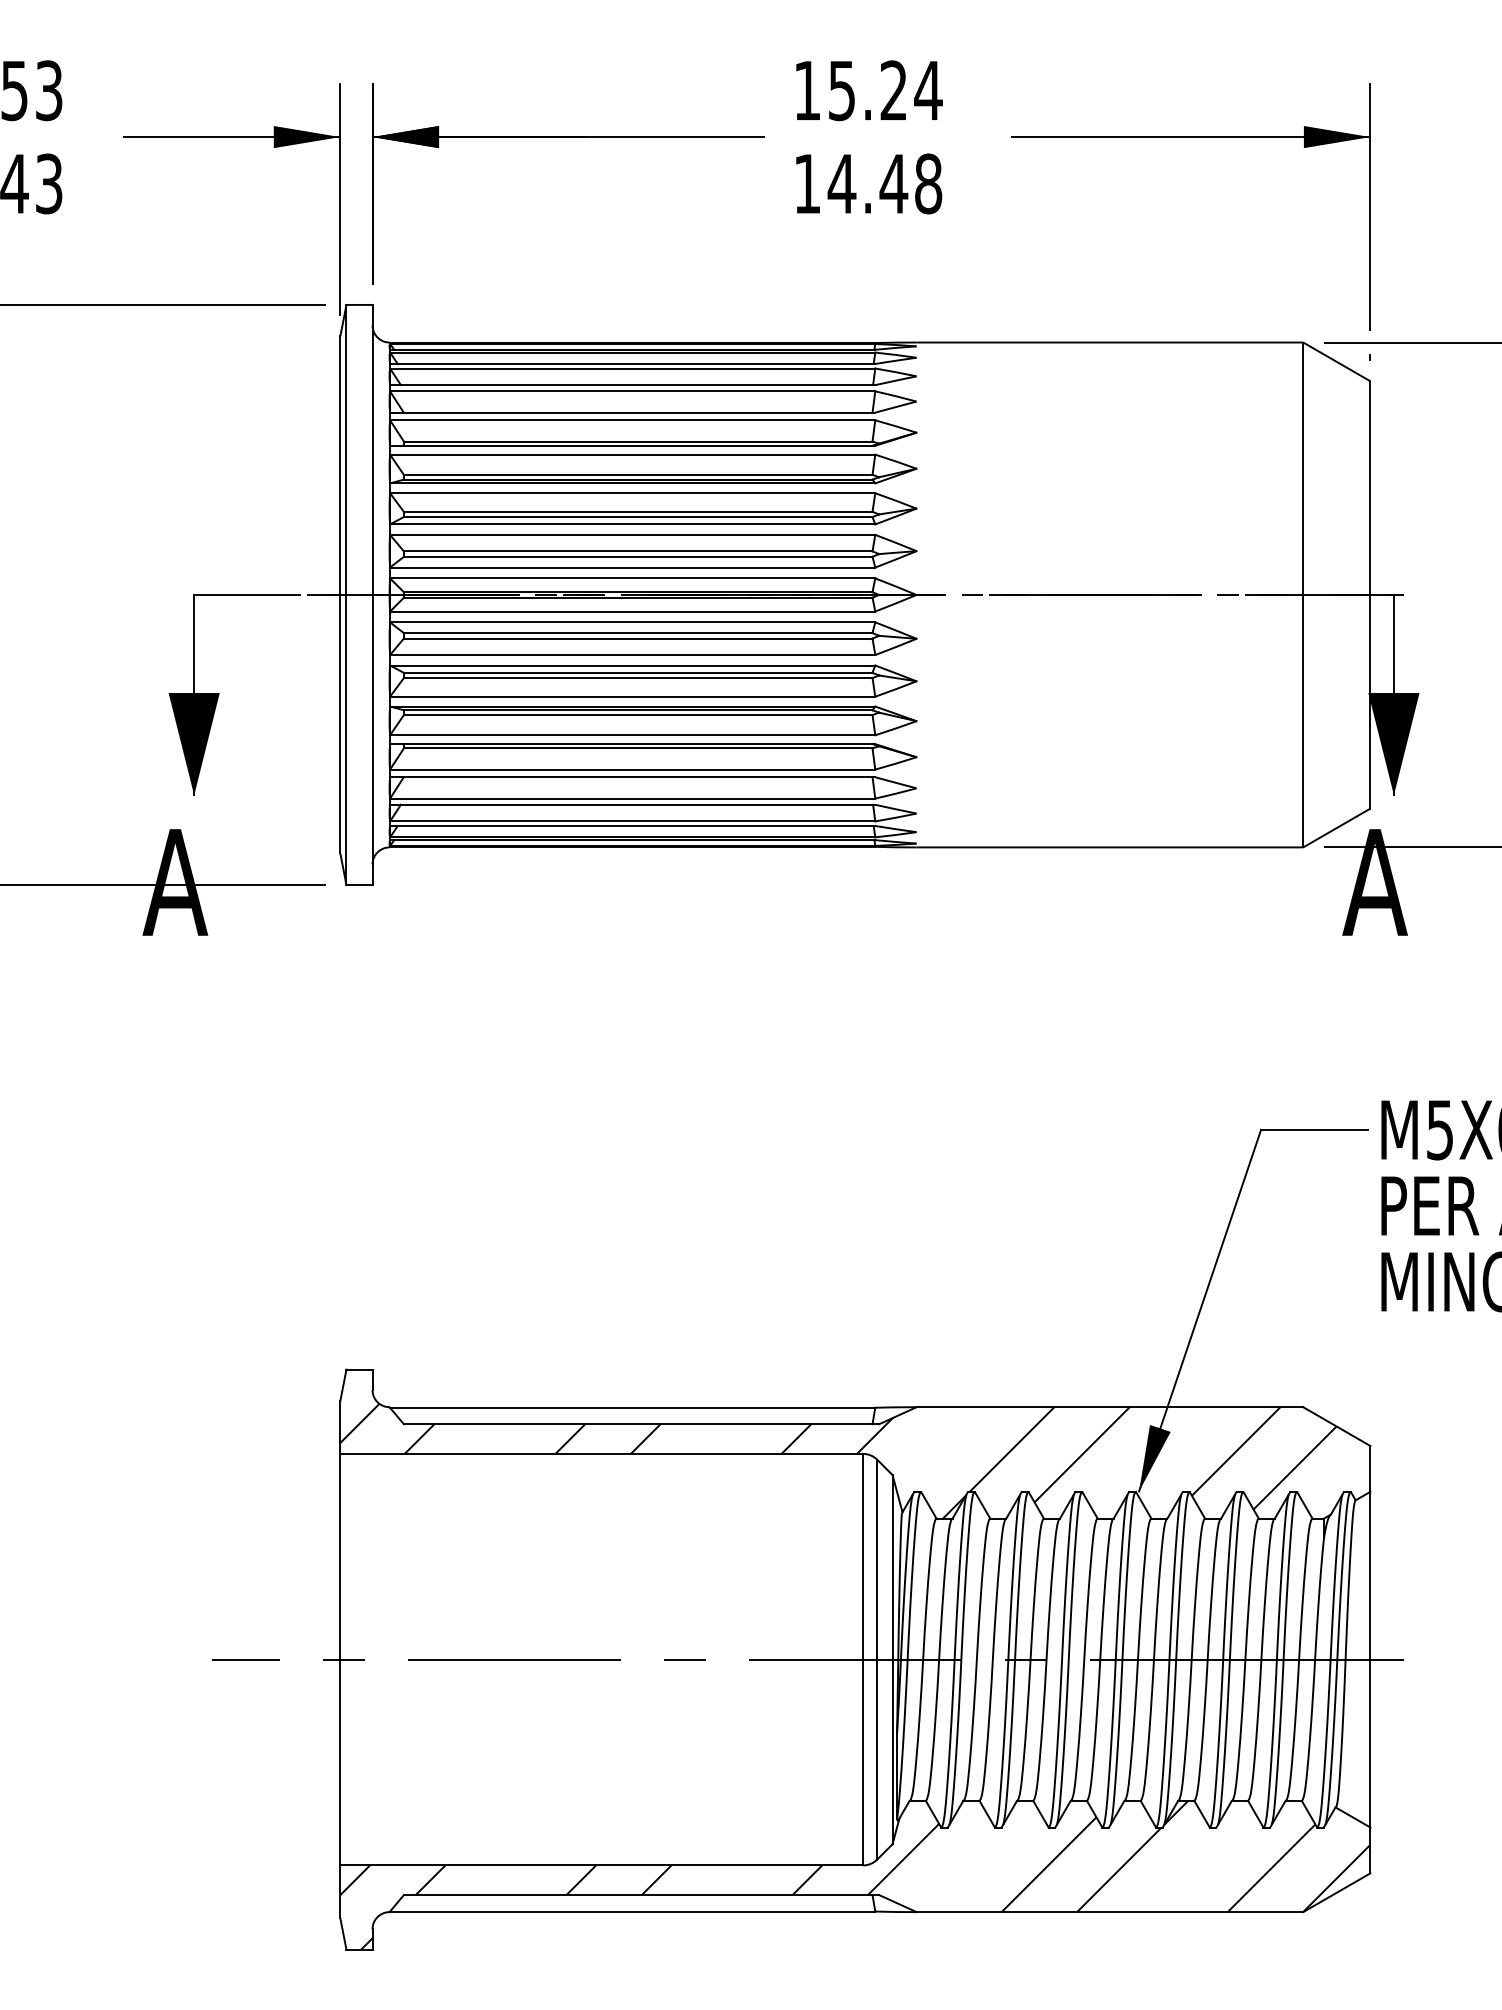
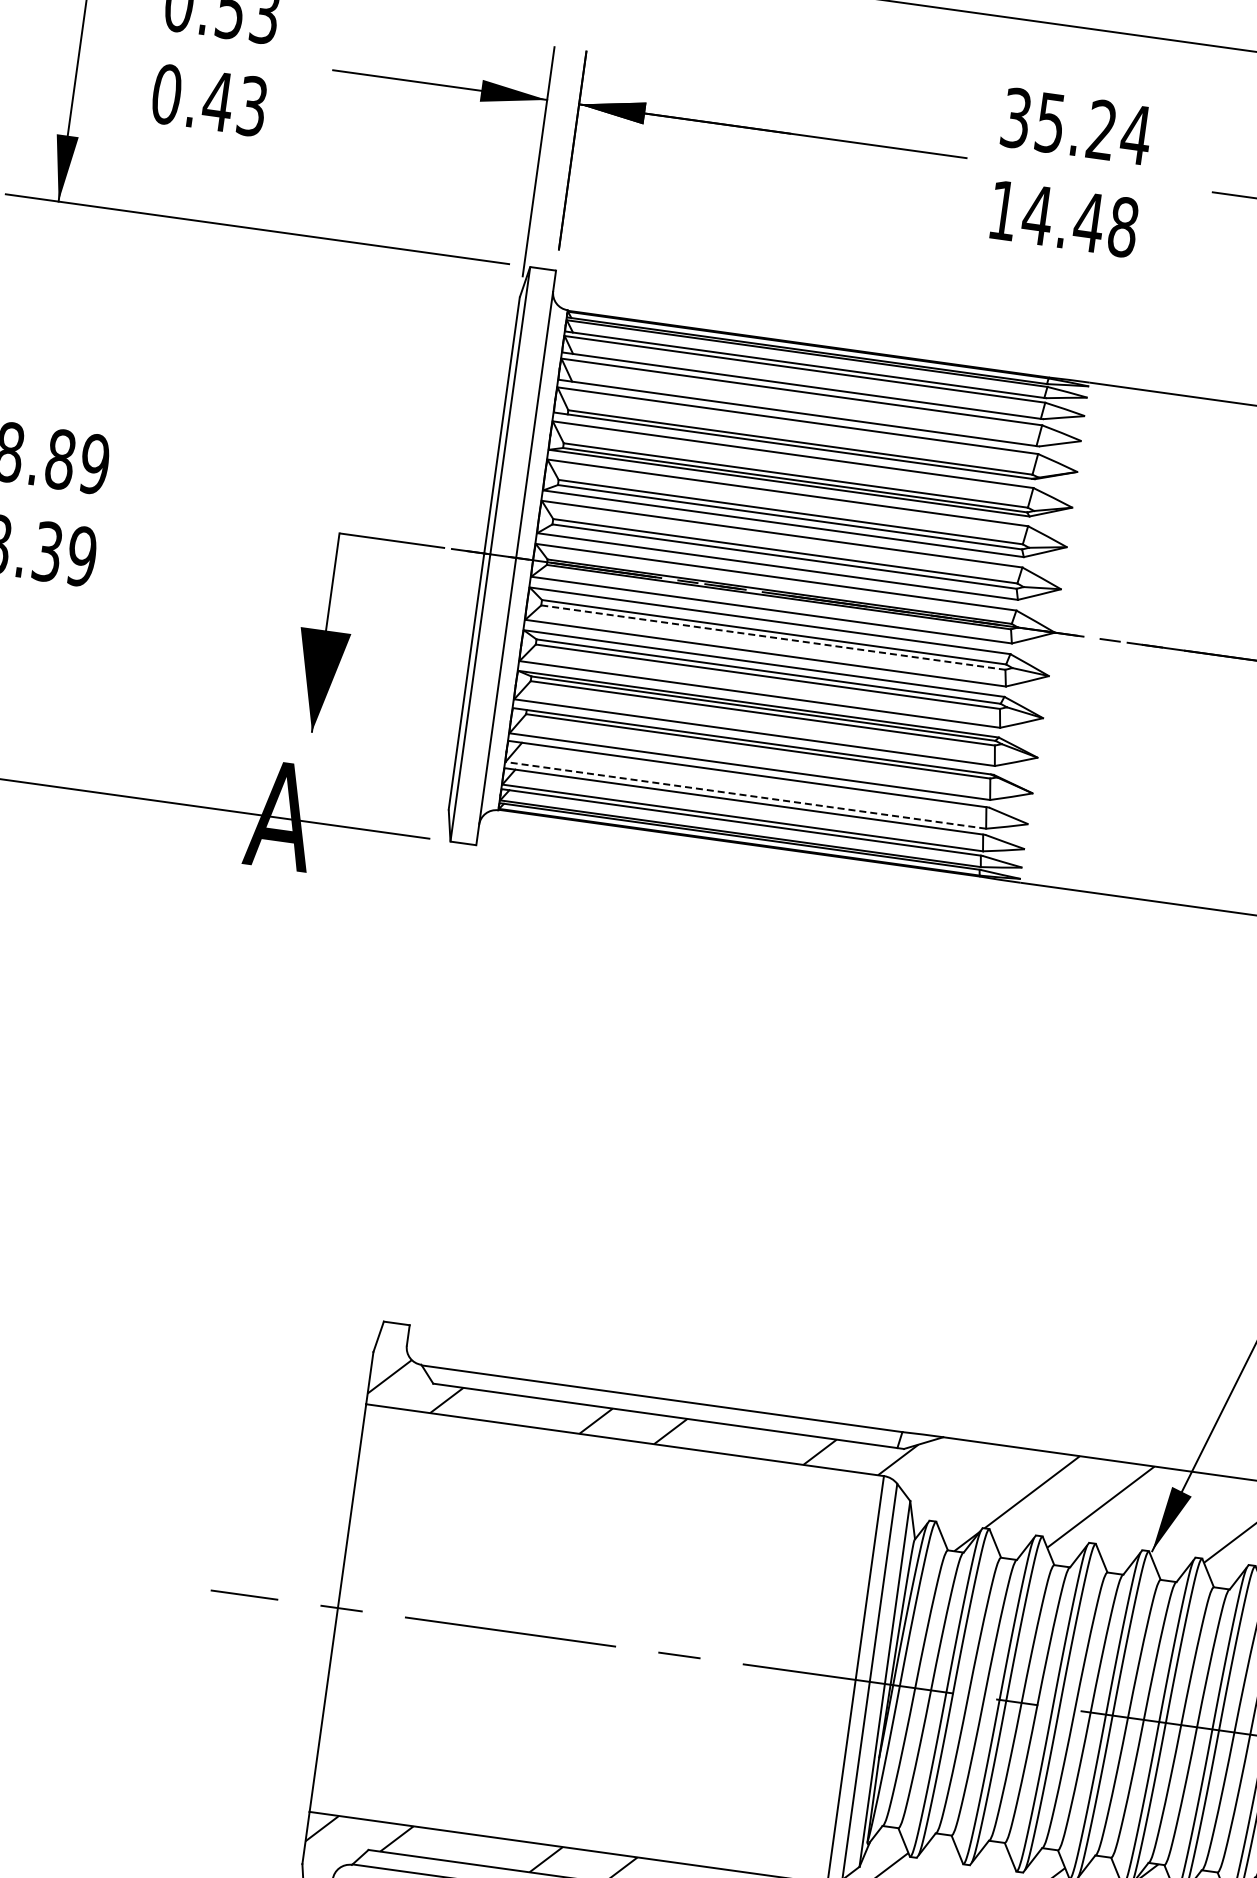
text: (807, 90) -> (1016, 118), 15.24 -> 35.24
line: (638, 638) -> (773, 637), solid -> dashed
line: (632, 798) -> (745, 795), solid -> dashed

